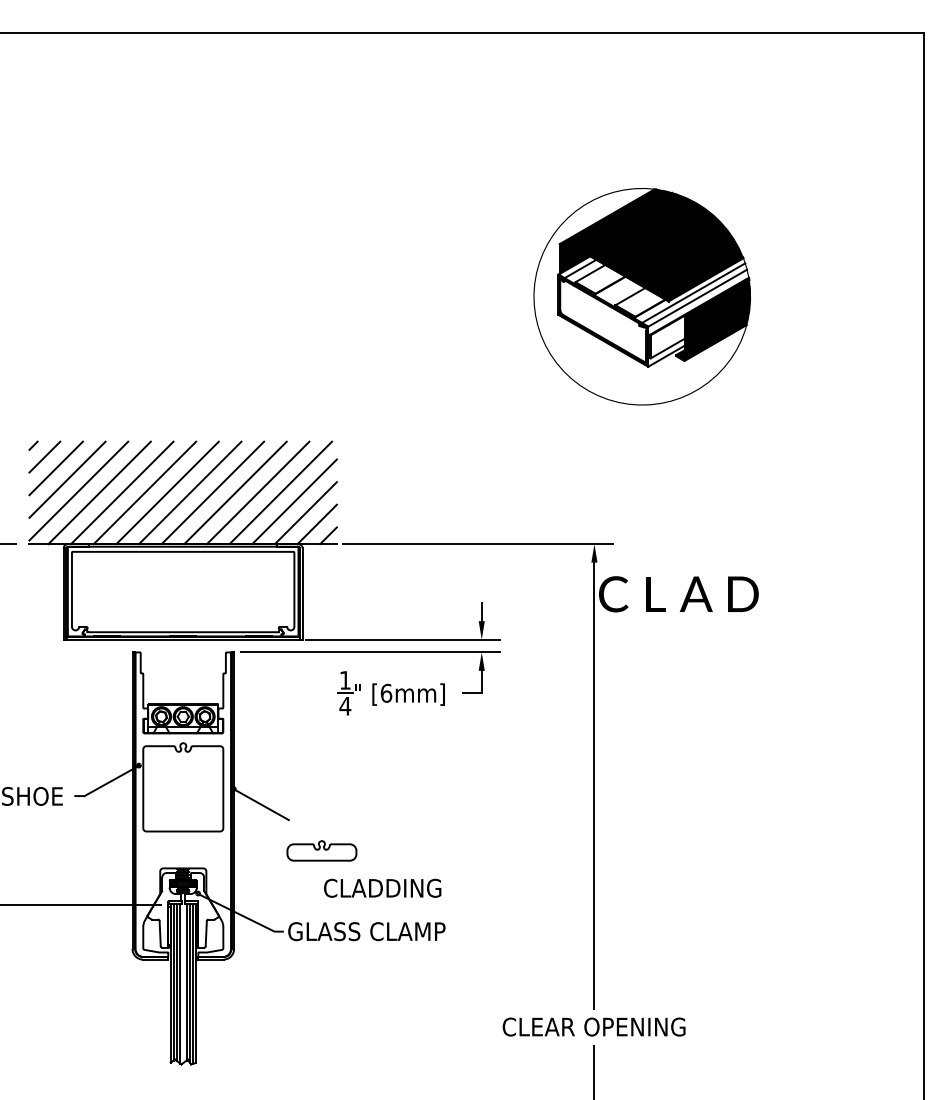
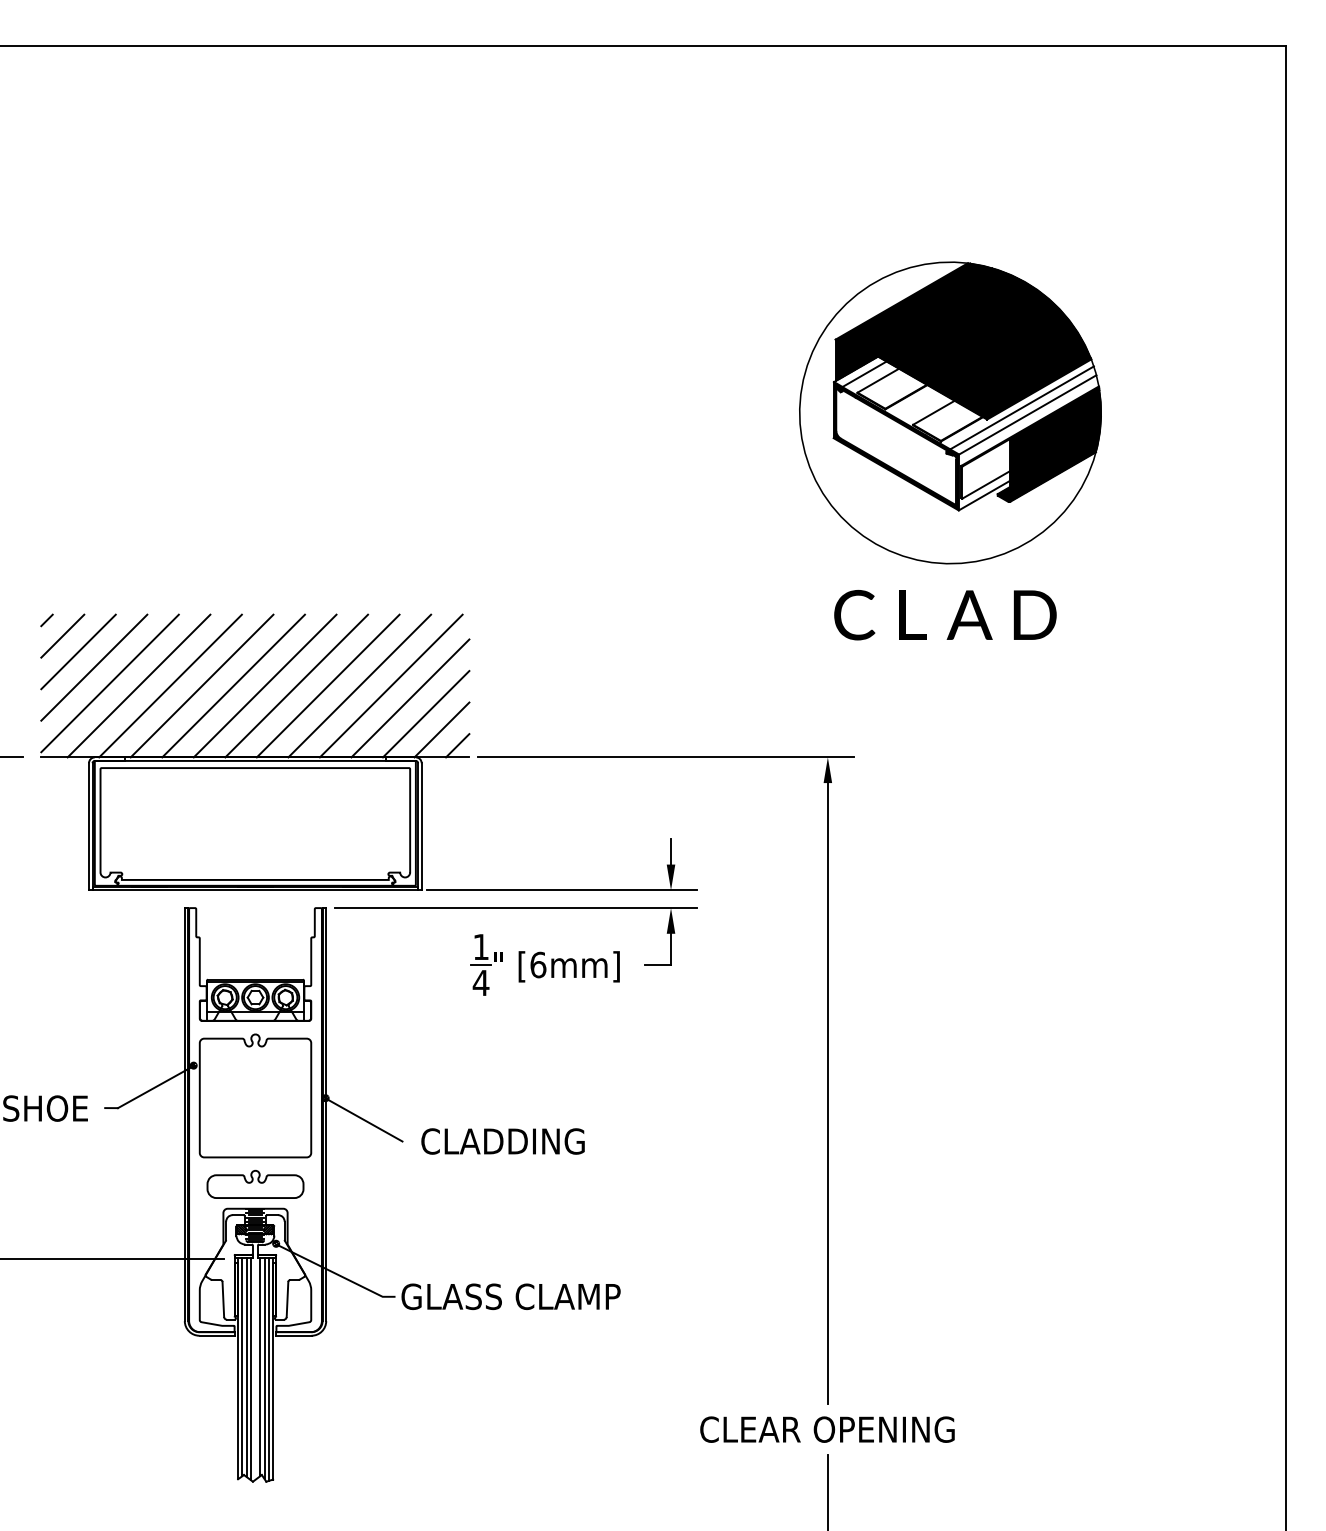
part: (642, 296) -> (950, 412), moved
text: (678, 594) -> (945, 615), moved
part: (321, 850) -> (255, 1183), moved
text: (382, 888) -> (502, 1141), moved

